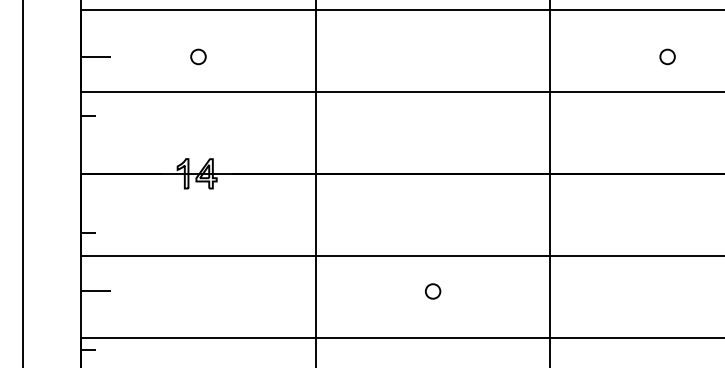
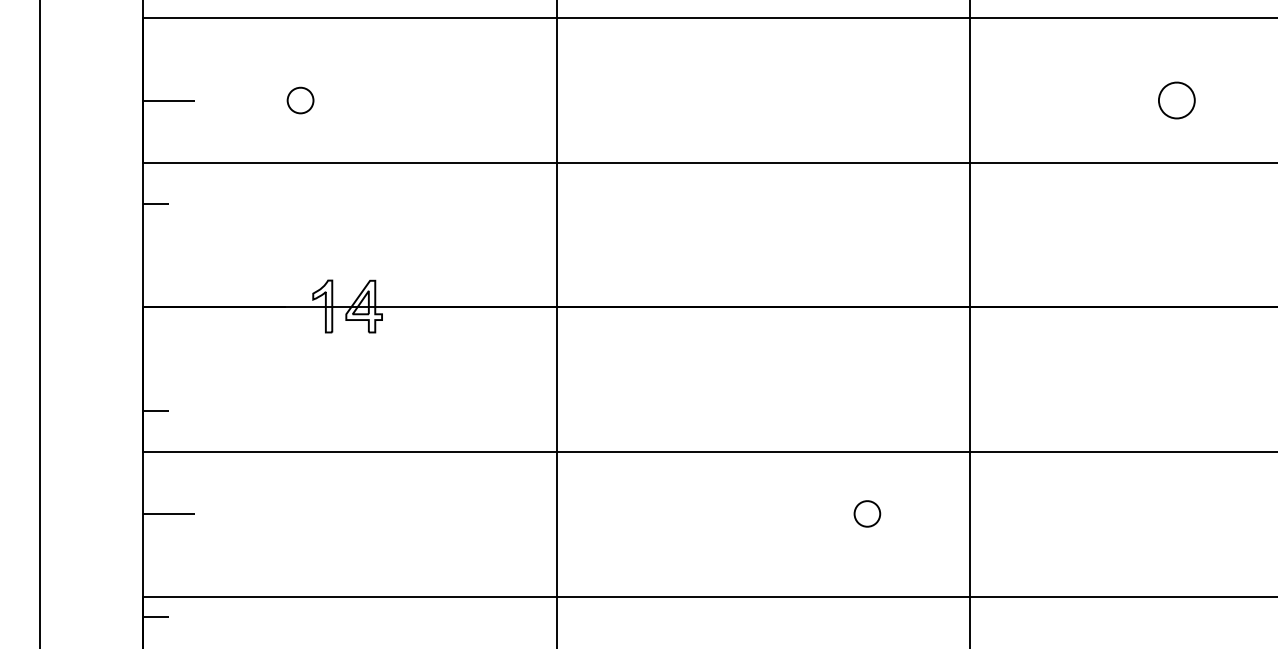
part: (198, 56) -> (300, 99), moved
part: (667, 56) -> (1176, 99), size x1.4
part: (433, 291) -> (868, 513), moved

